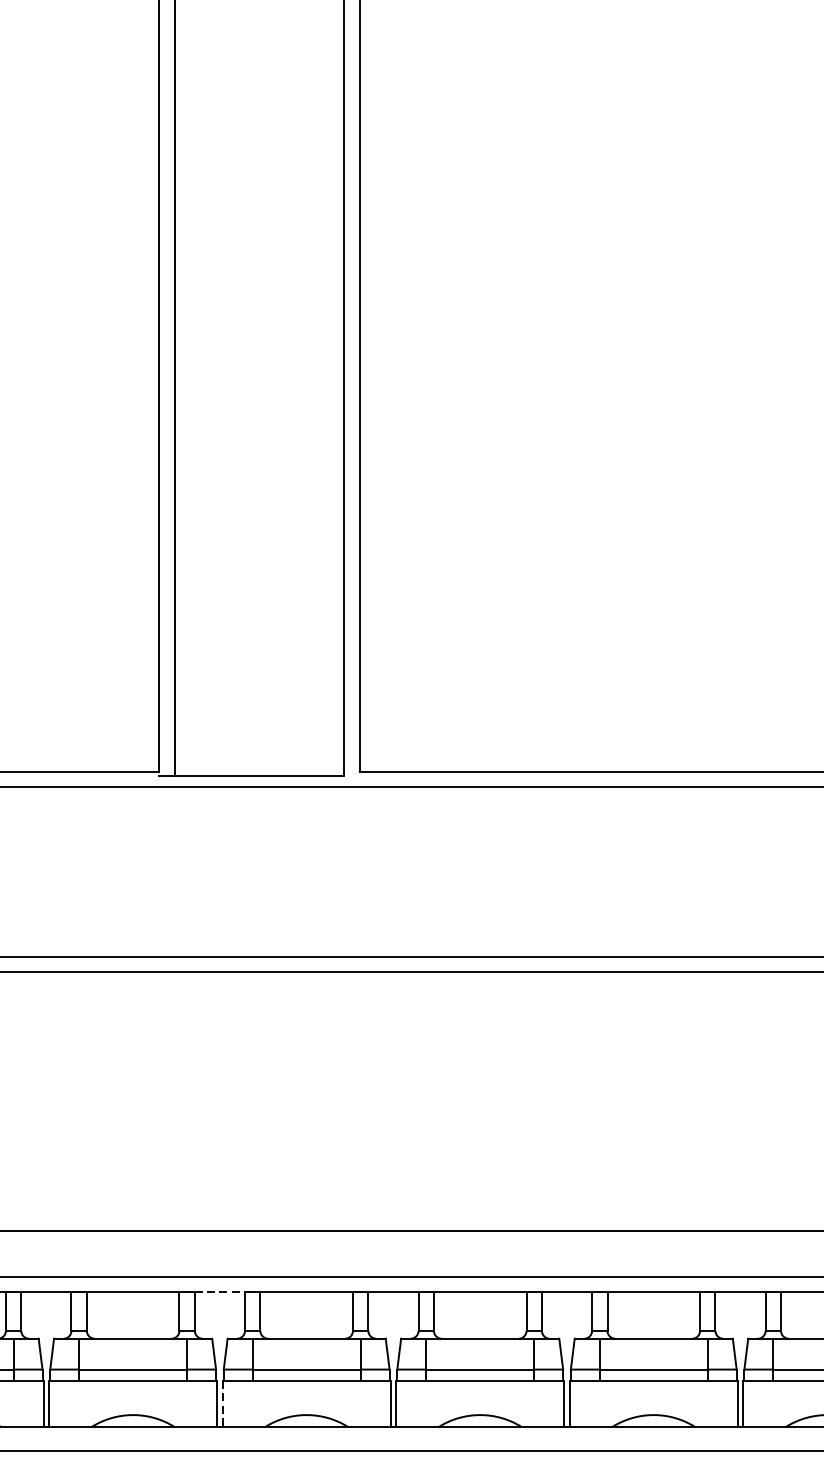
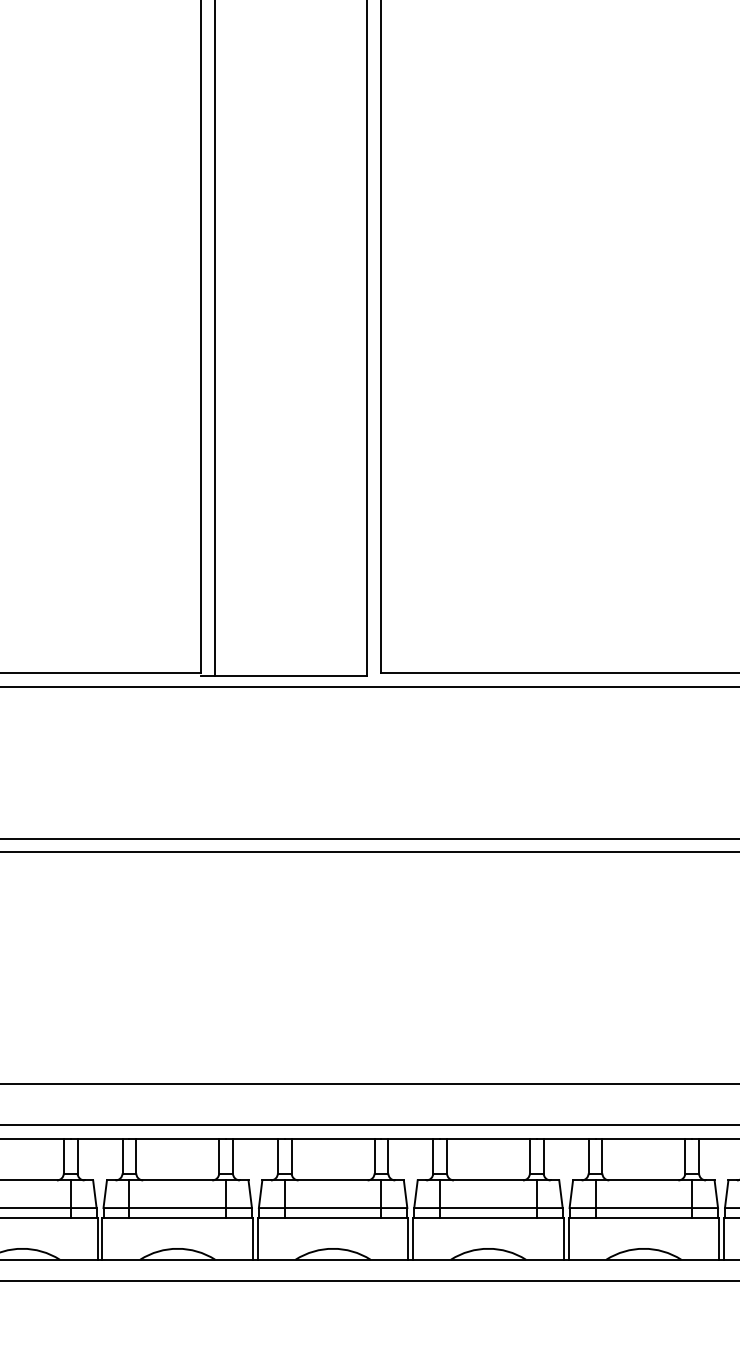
line: (219, 1291) -> (255, 1138), dashed -> solid
line: (222, 1404) -> (257, 1239), dashed -> solid

